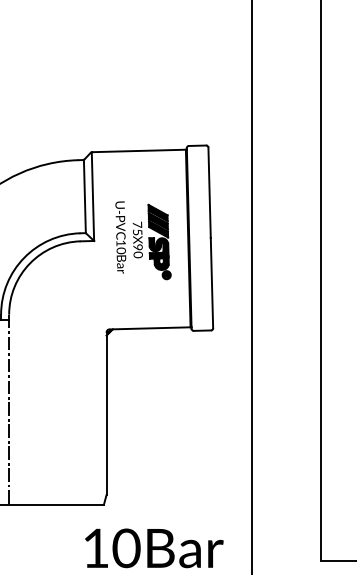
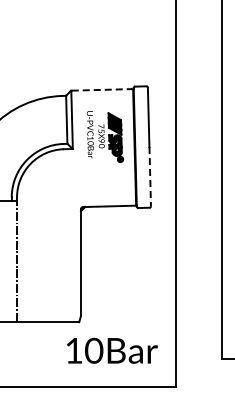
line: (139, 150) -> (102, 89), solid -> dashed
part: (143, 240) -> (105, 136), moved
line: (212, 282) -> (150, 176), solid -> dashed

